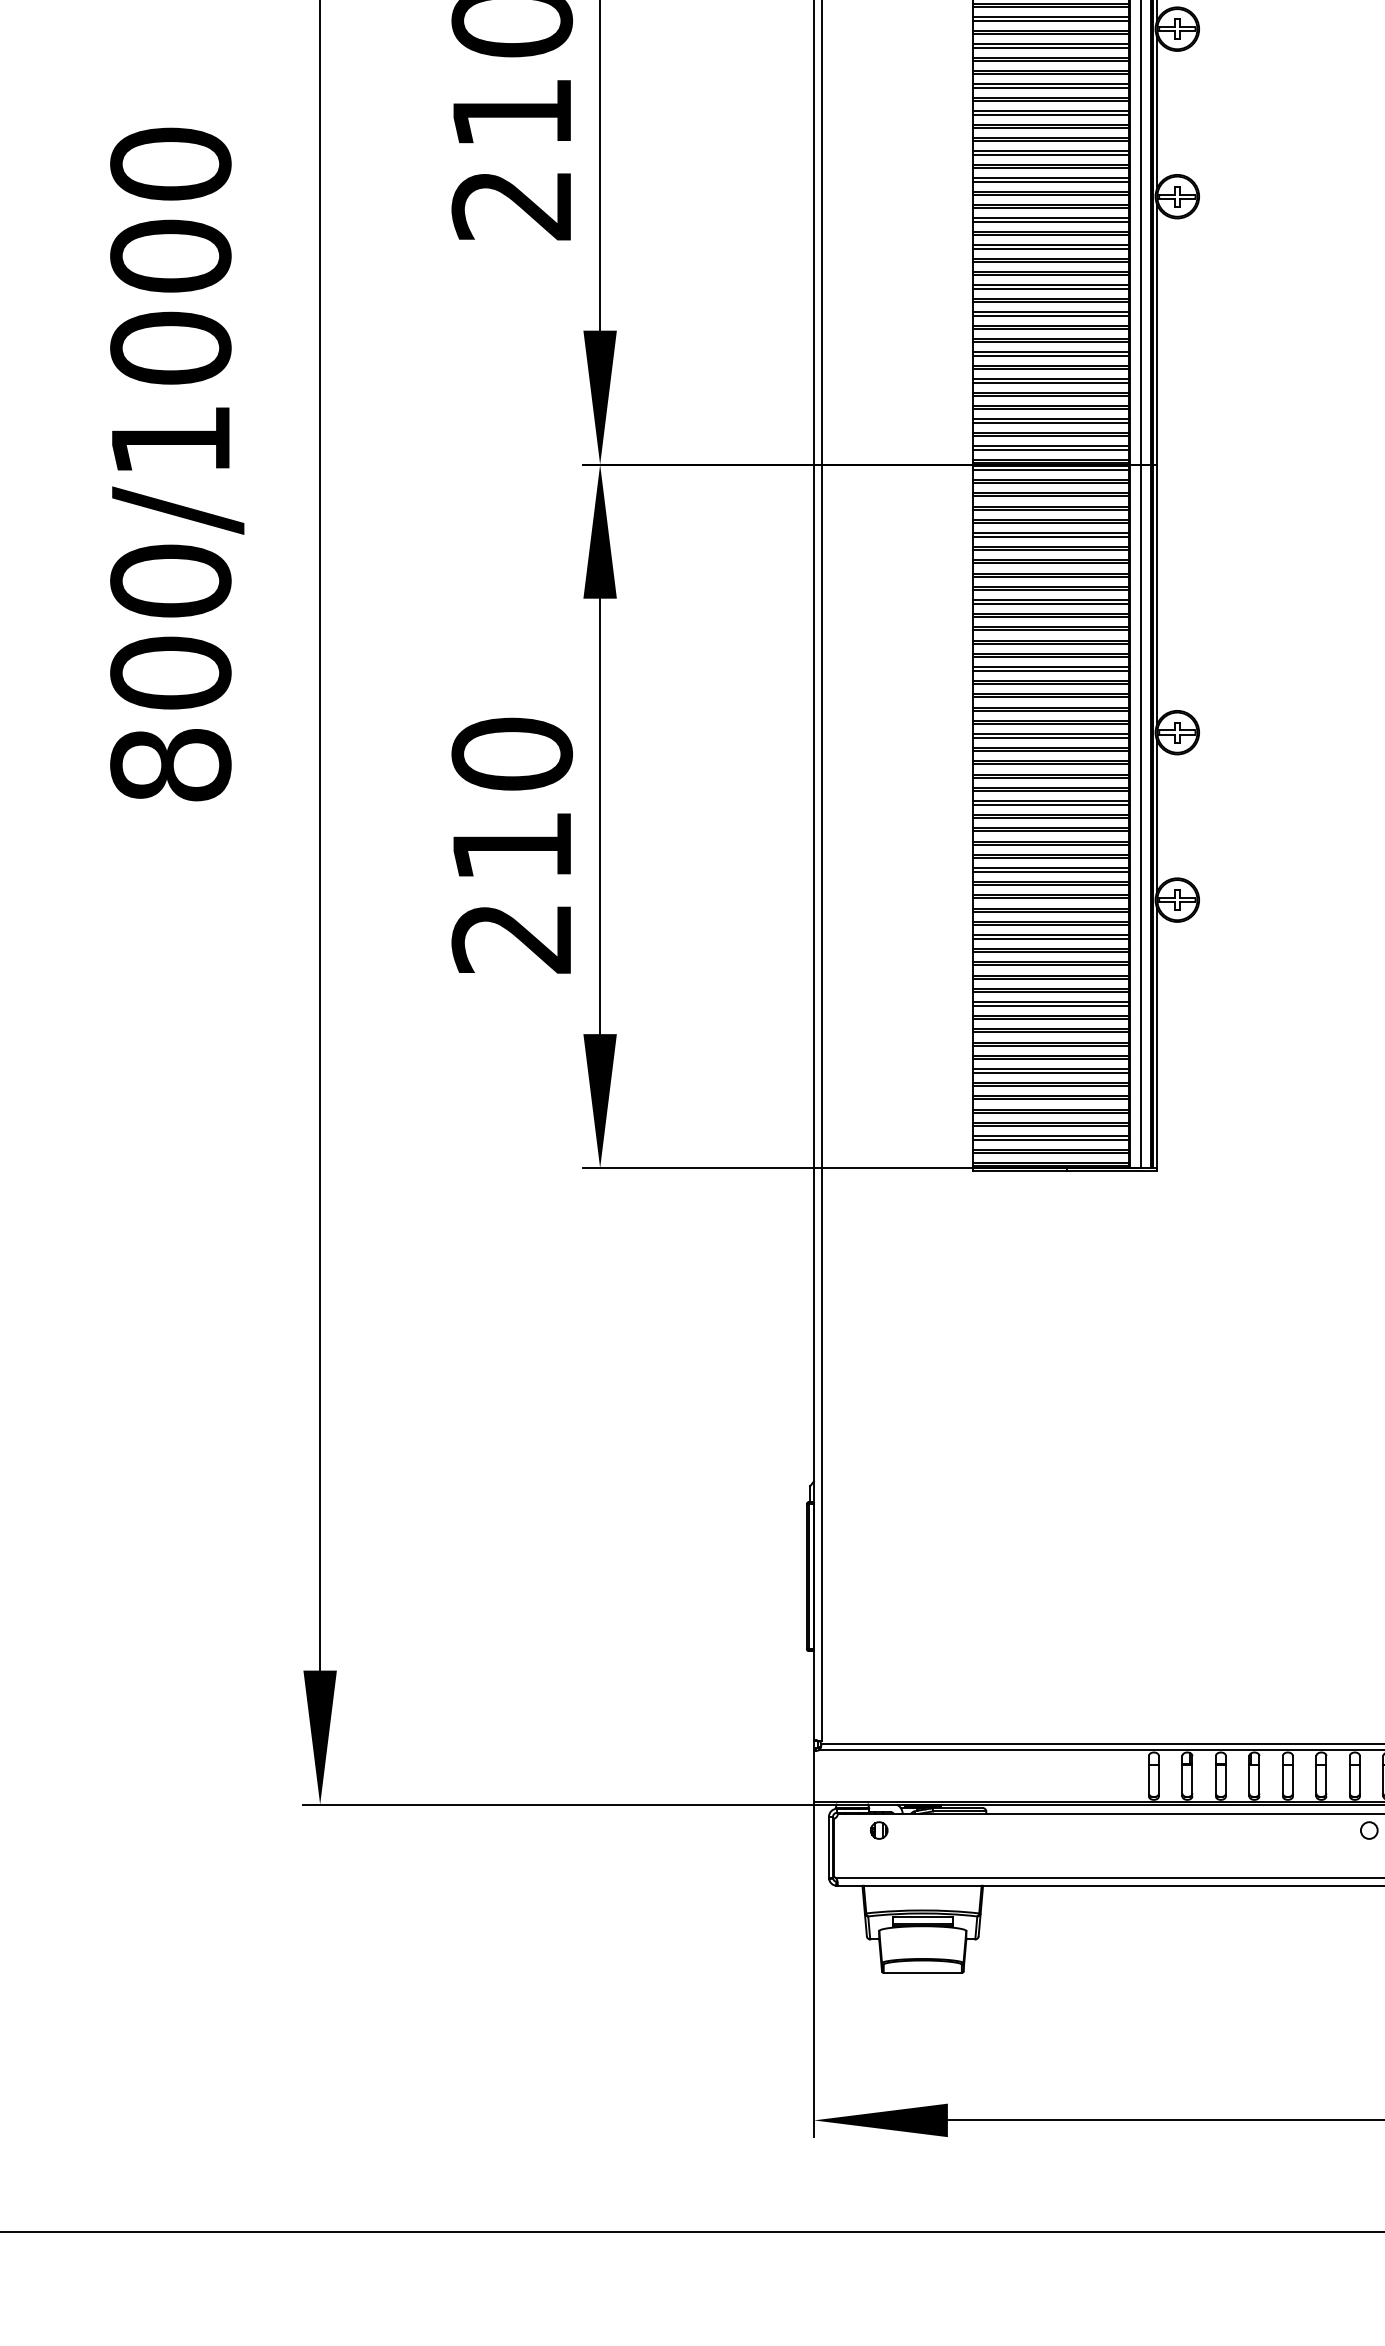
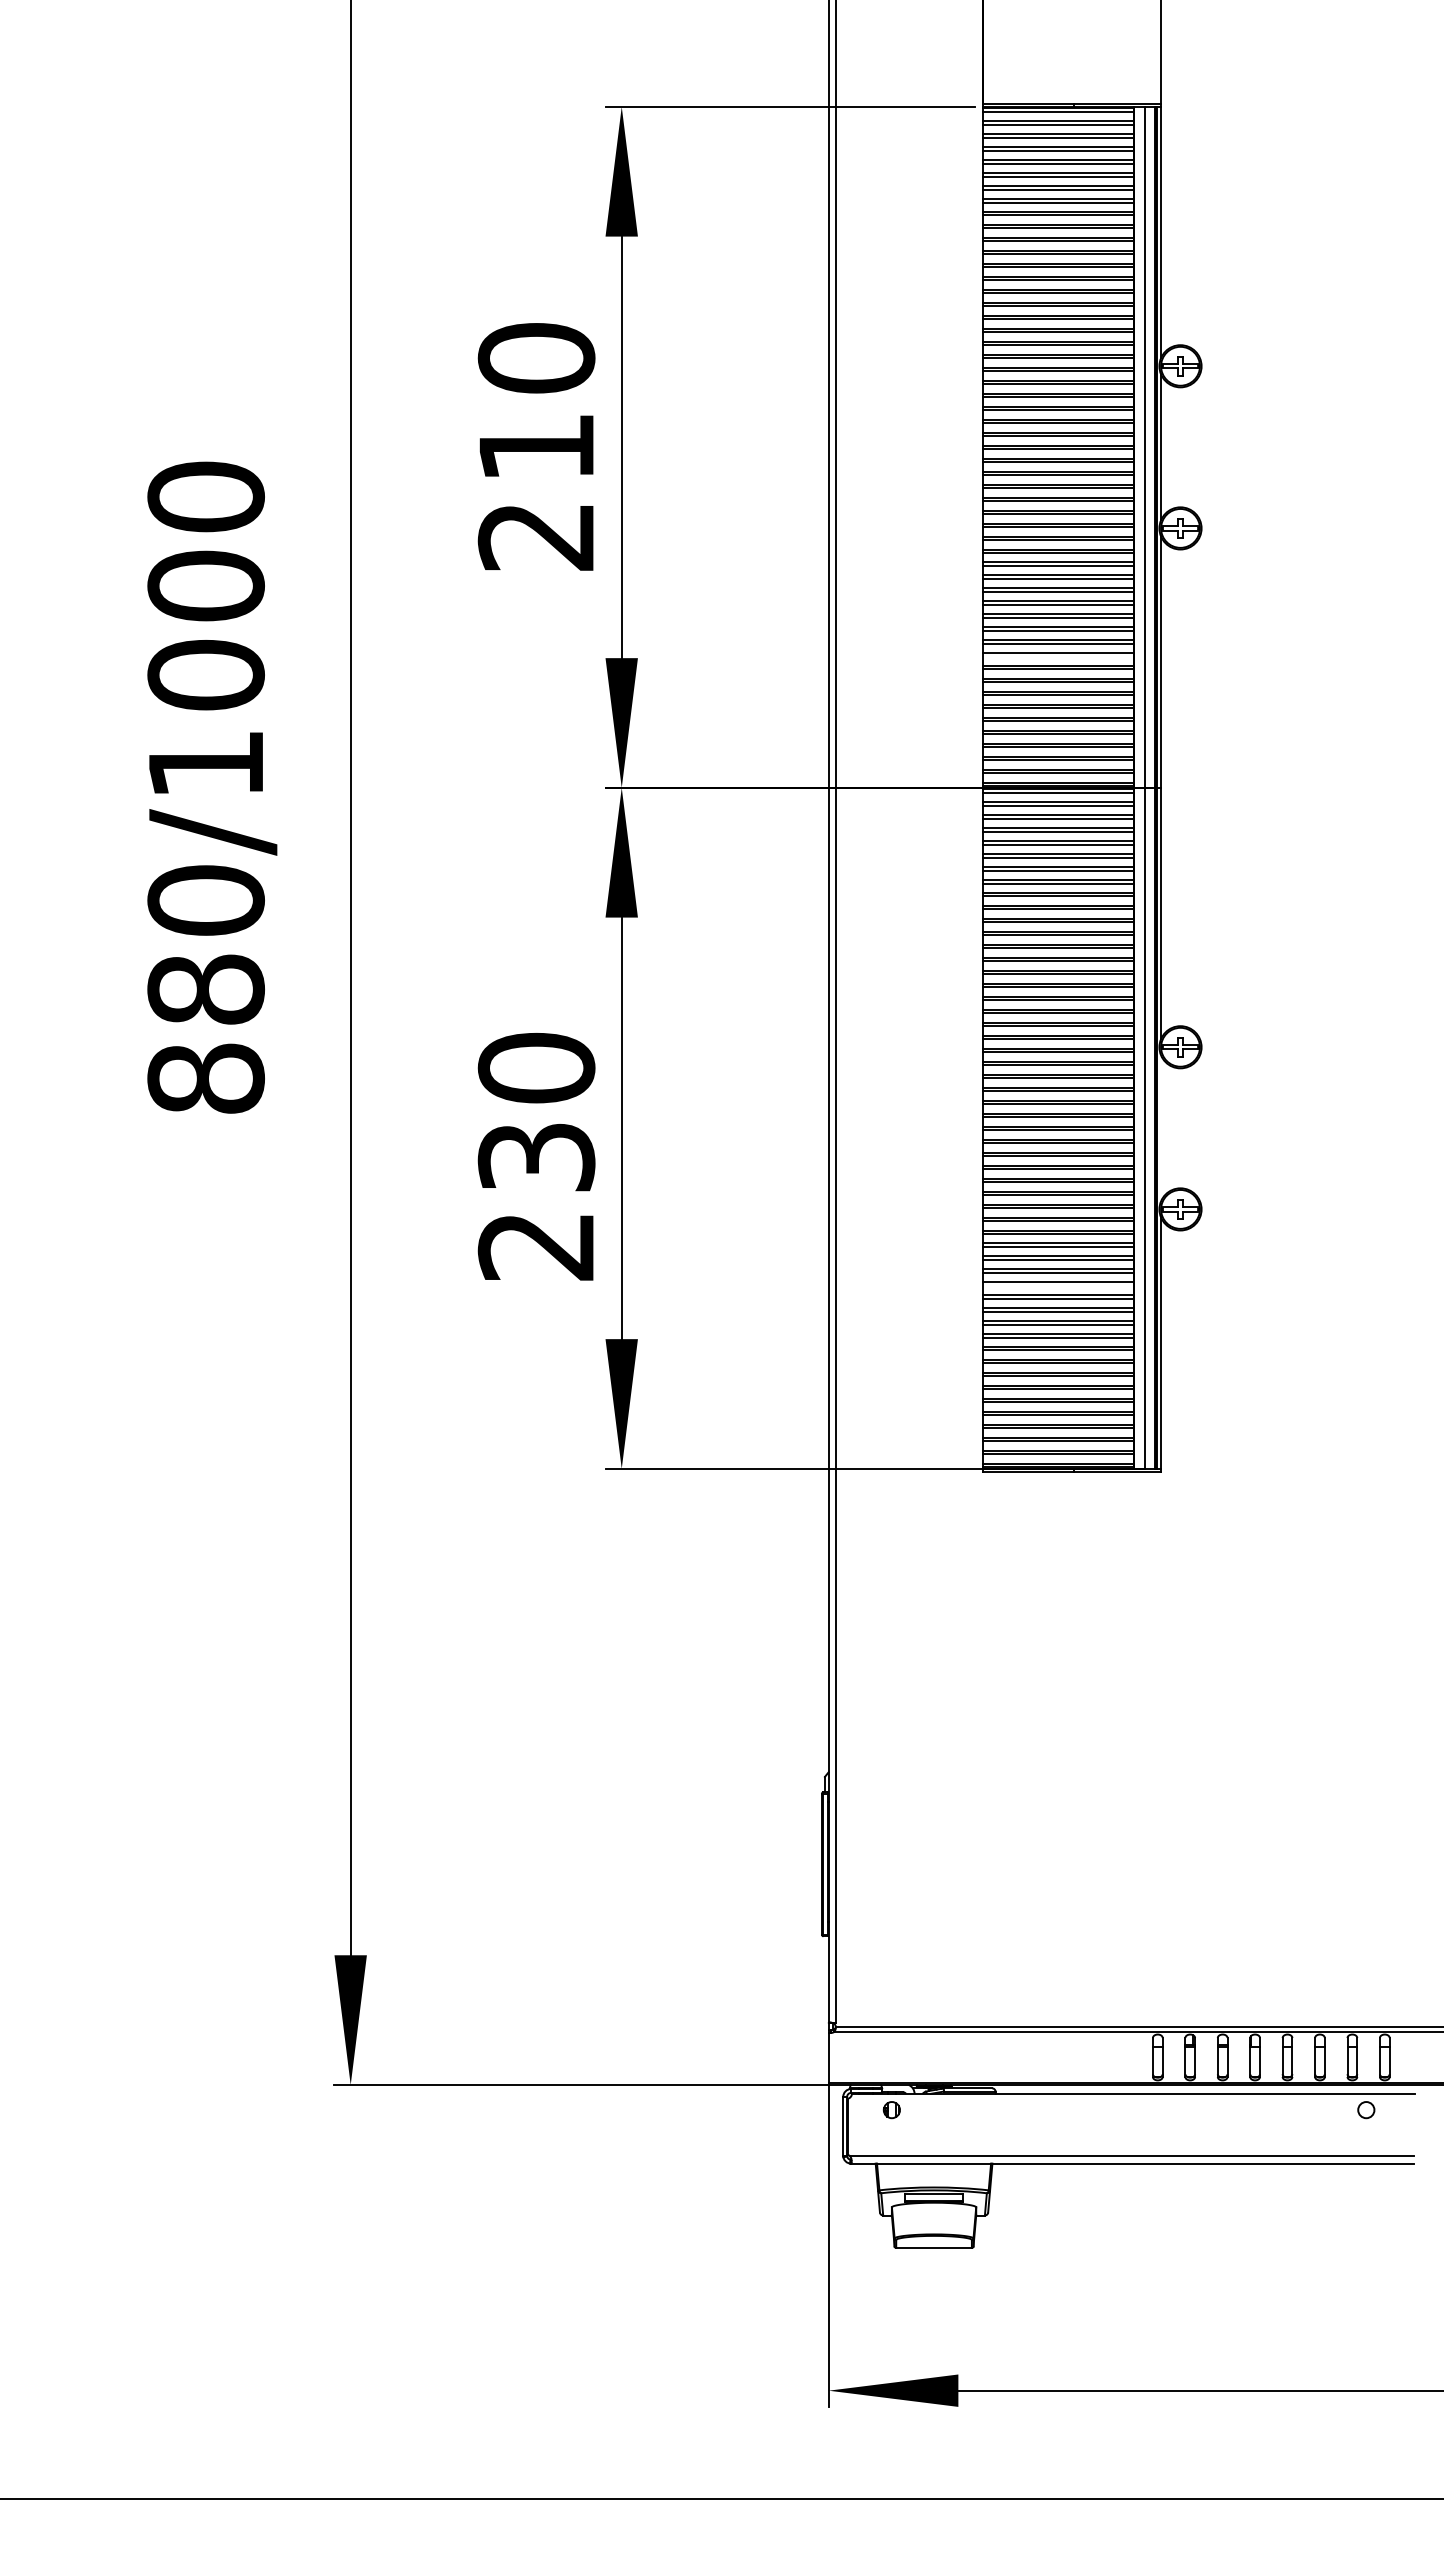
line: (1050, 328) -> (1057, 656), removed
text: (170, 672) -> (205, 989), 800/1000 -> 880/1000
line: (1157, 816) -> (1161, 1128), removed
text: (512, 846) -> (536, 1157), 210 -> 230
line: (1050, 978) -> (1057, 1285), removed

